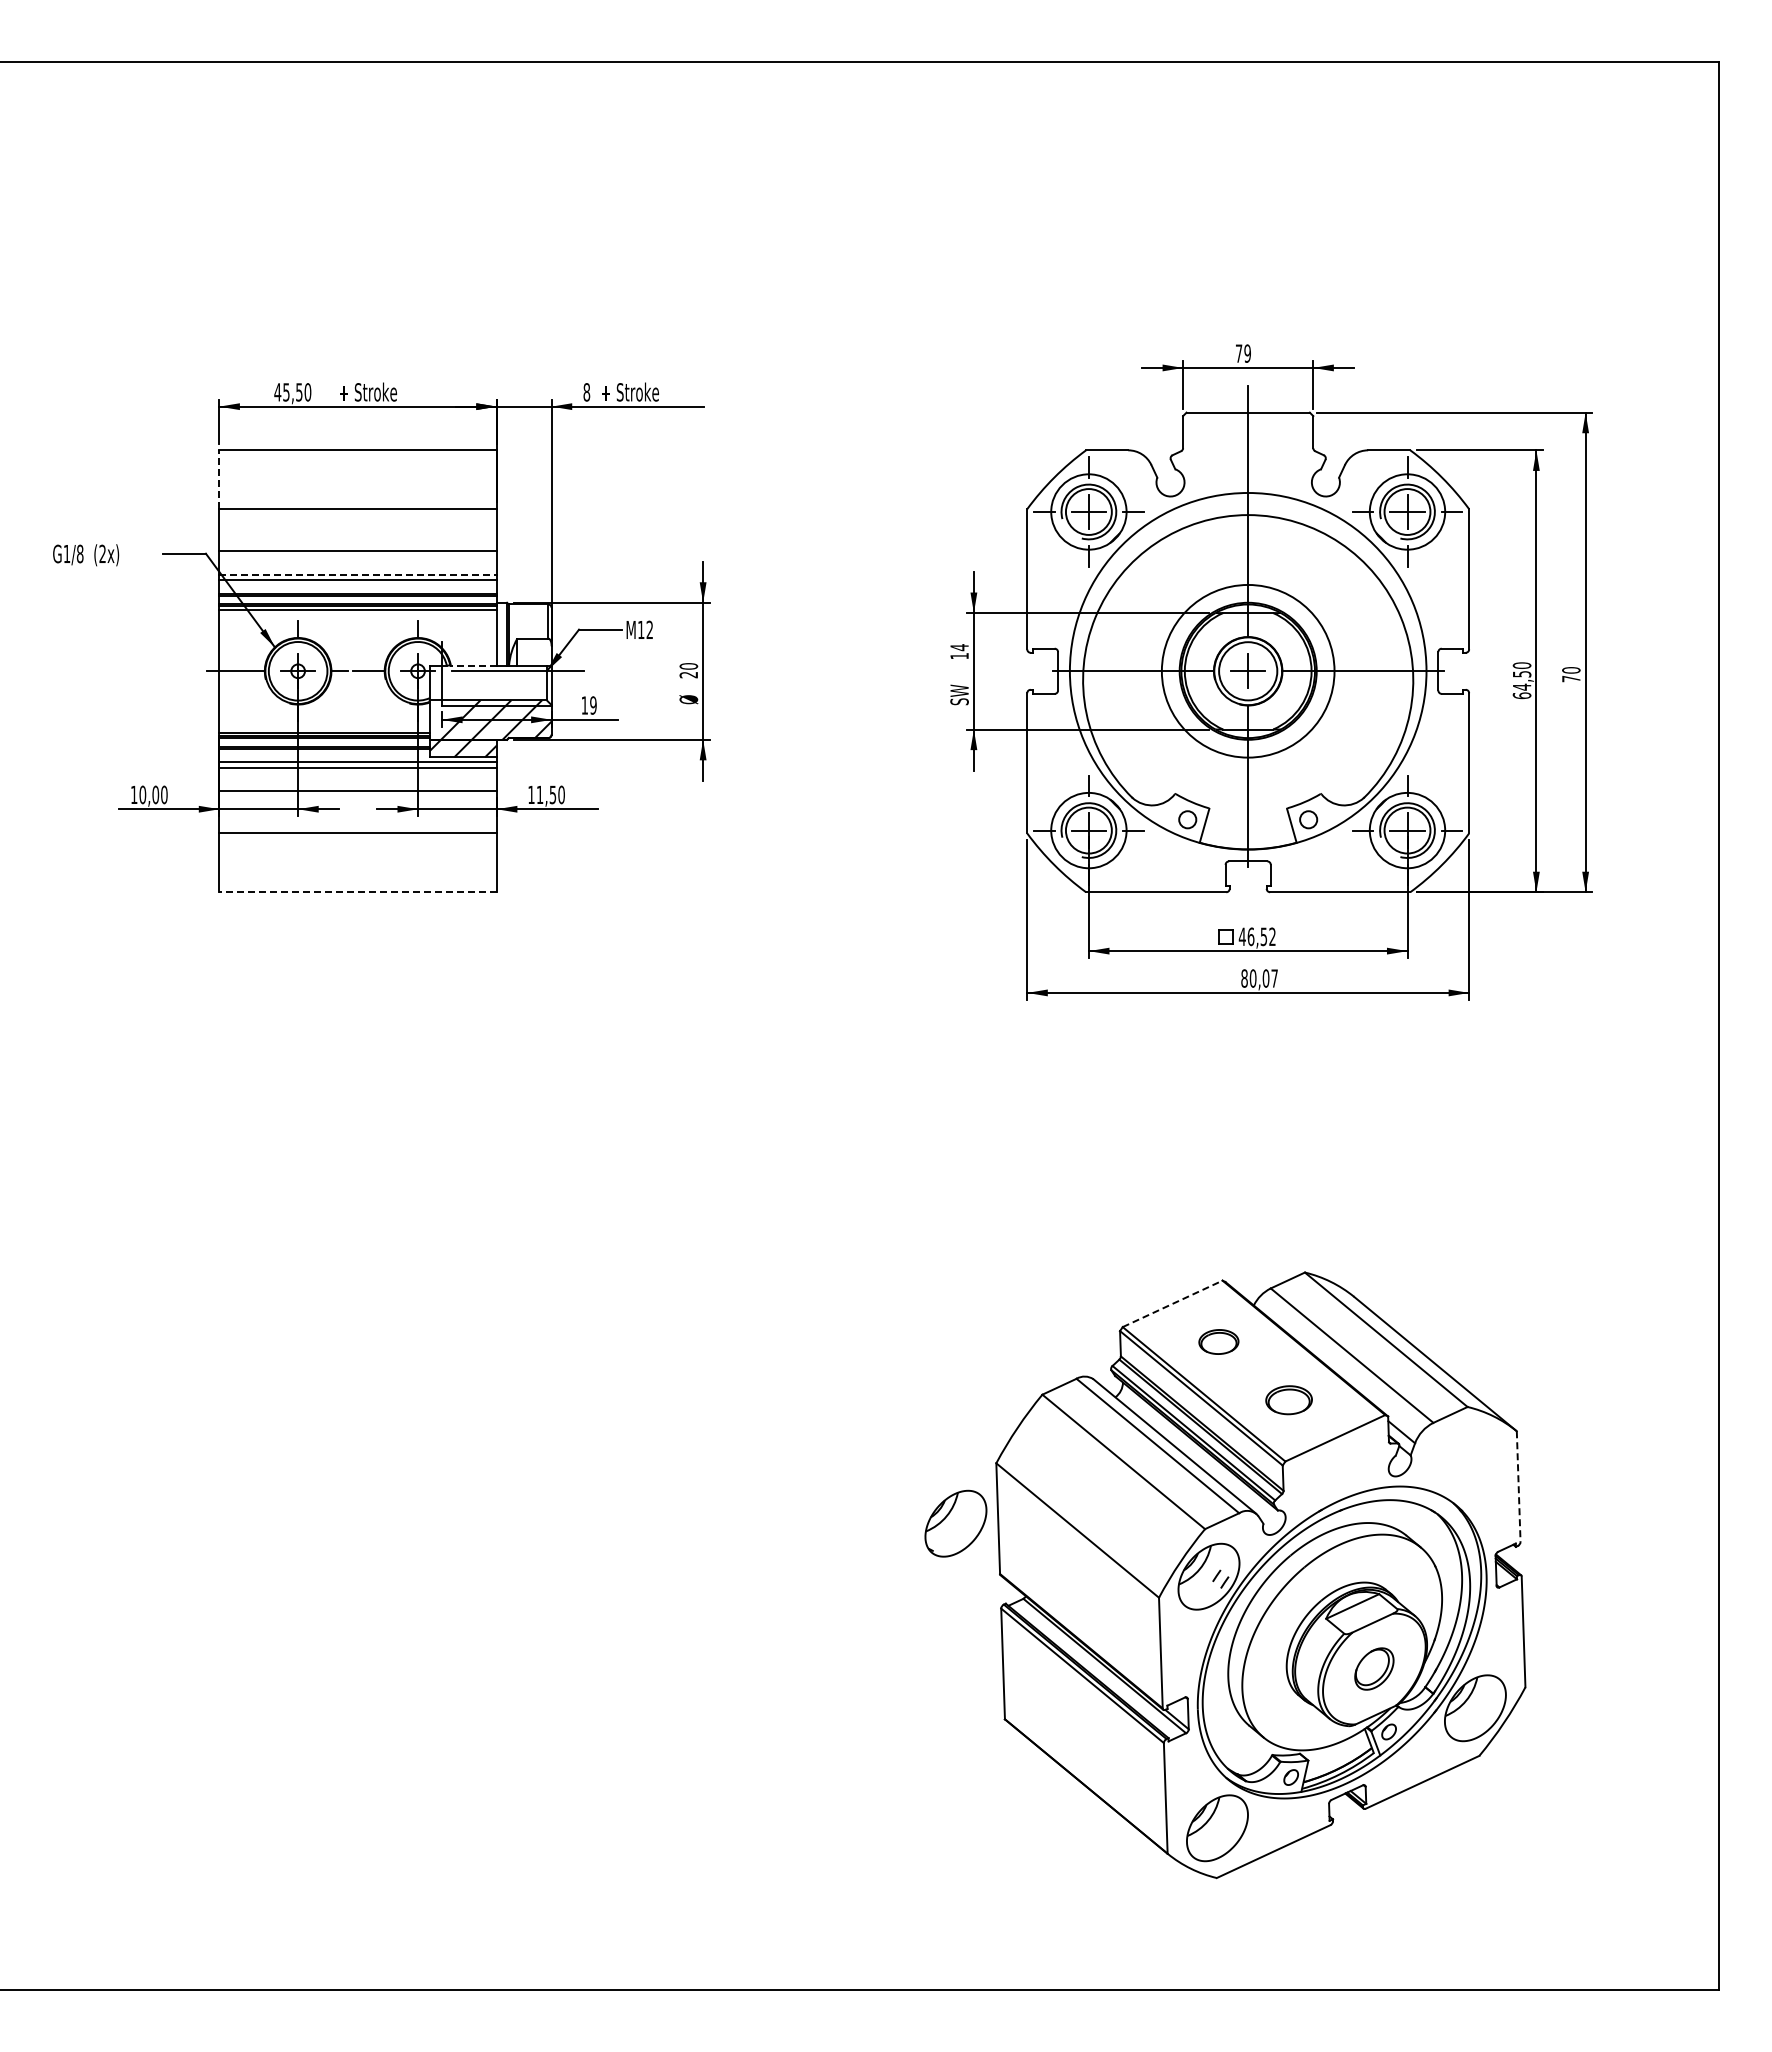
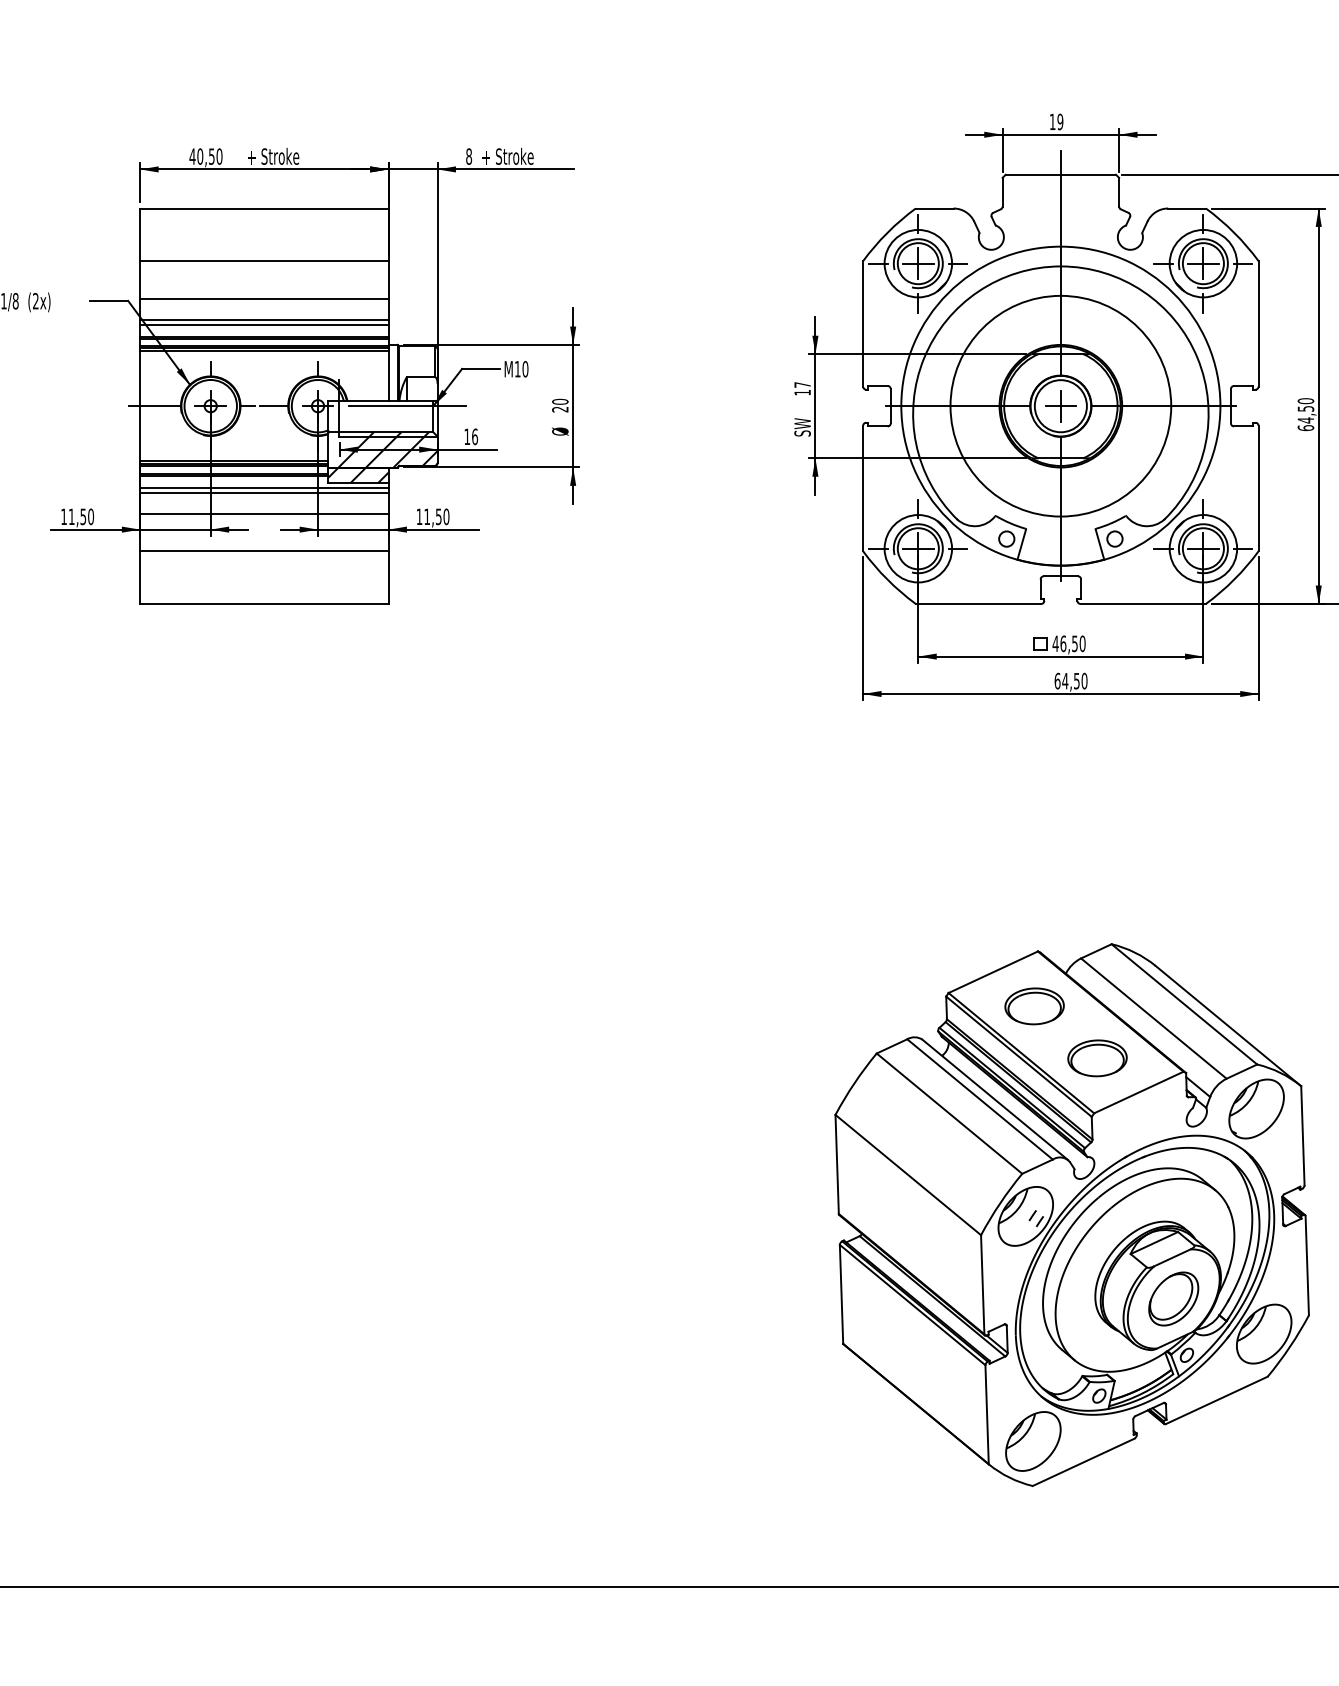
text: (1239, 353) -> (1053, 121), 79 -> 19
text: (286, 392) -> (200, 156), 45,50 -> 40,50
line: (219, 479) -> (140, 234), dashed -> solid
line: (358, 574) -> (264, 319), dashed -> solid
text: (649, 629) -> (525, 368), M12 -> M10
text: (959, 647) -> (802, 384), 14 -> 17
line: (473, 665) -> (367, 401), dashed -> solid
circle: (1247, 670) -> (1060, 405), size x1.43
text: (593, 705) -> (475, 436), 19 -> 16
text: (149, 794) -> (77, 516), 10,00 -> 11,50
line: (358, 892) -> (264, 604), dashed -> solid
text: (1272, 936) -> (1082, 643), 46,52 -> 46,50
text: (1259, 978) -> (1070, 681), 80,07 -> 64,50
line: (1173, 1303) -> (994, 971), dashed -> solid
part: (1218, 1341) -> (1034, 1005), size x1.67
part: (1288, 1400) -> (1096, 1058), size x1.43
line: (1518, 1487) -> (1302, 1136), dashed -> solid
part: (955, 1523) -> (1256, 1108), moved
part: (1374, 1668) -> (1173, 1298), size x1.43

